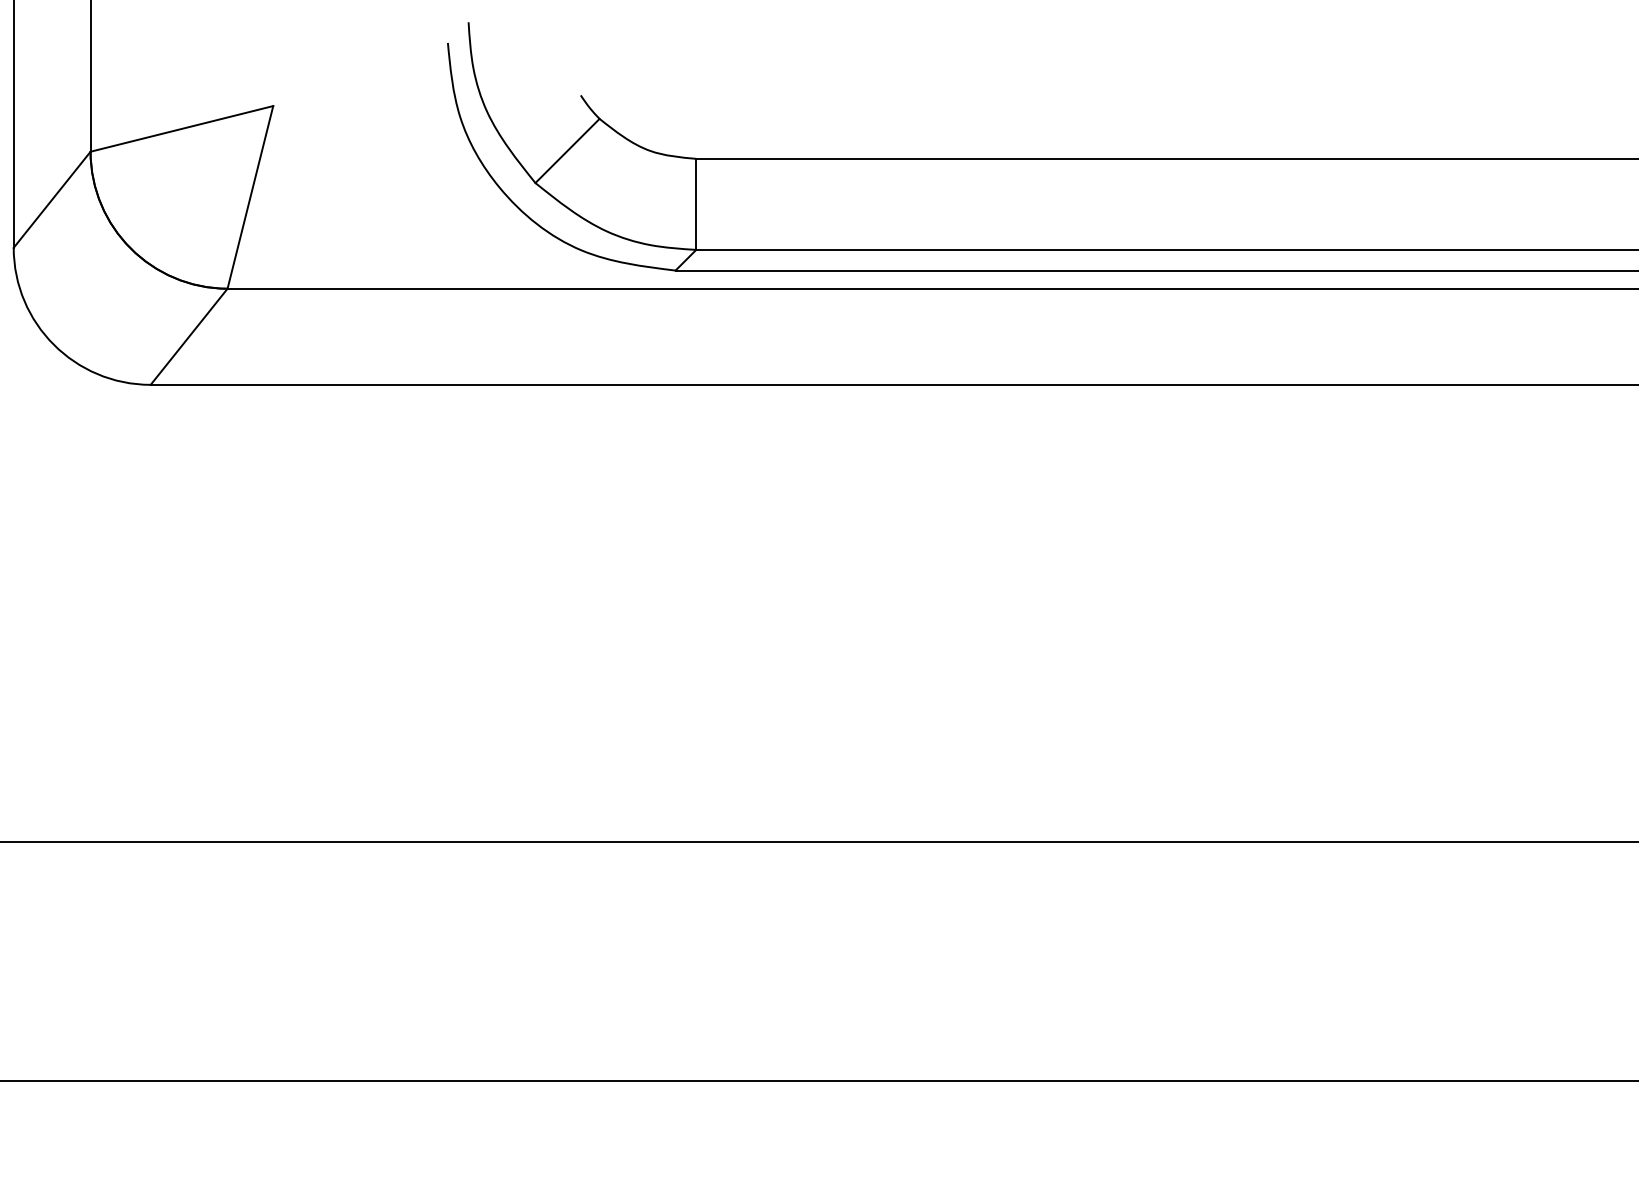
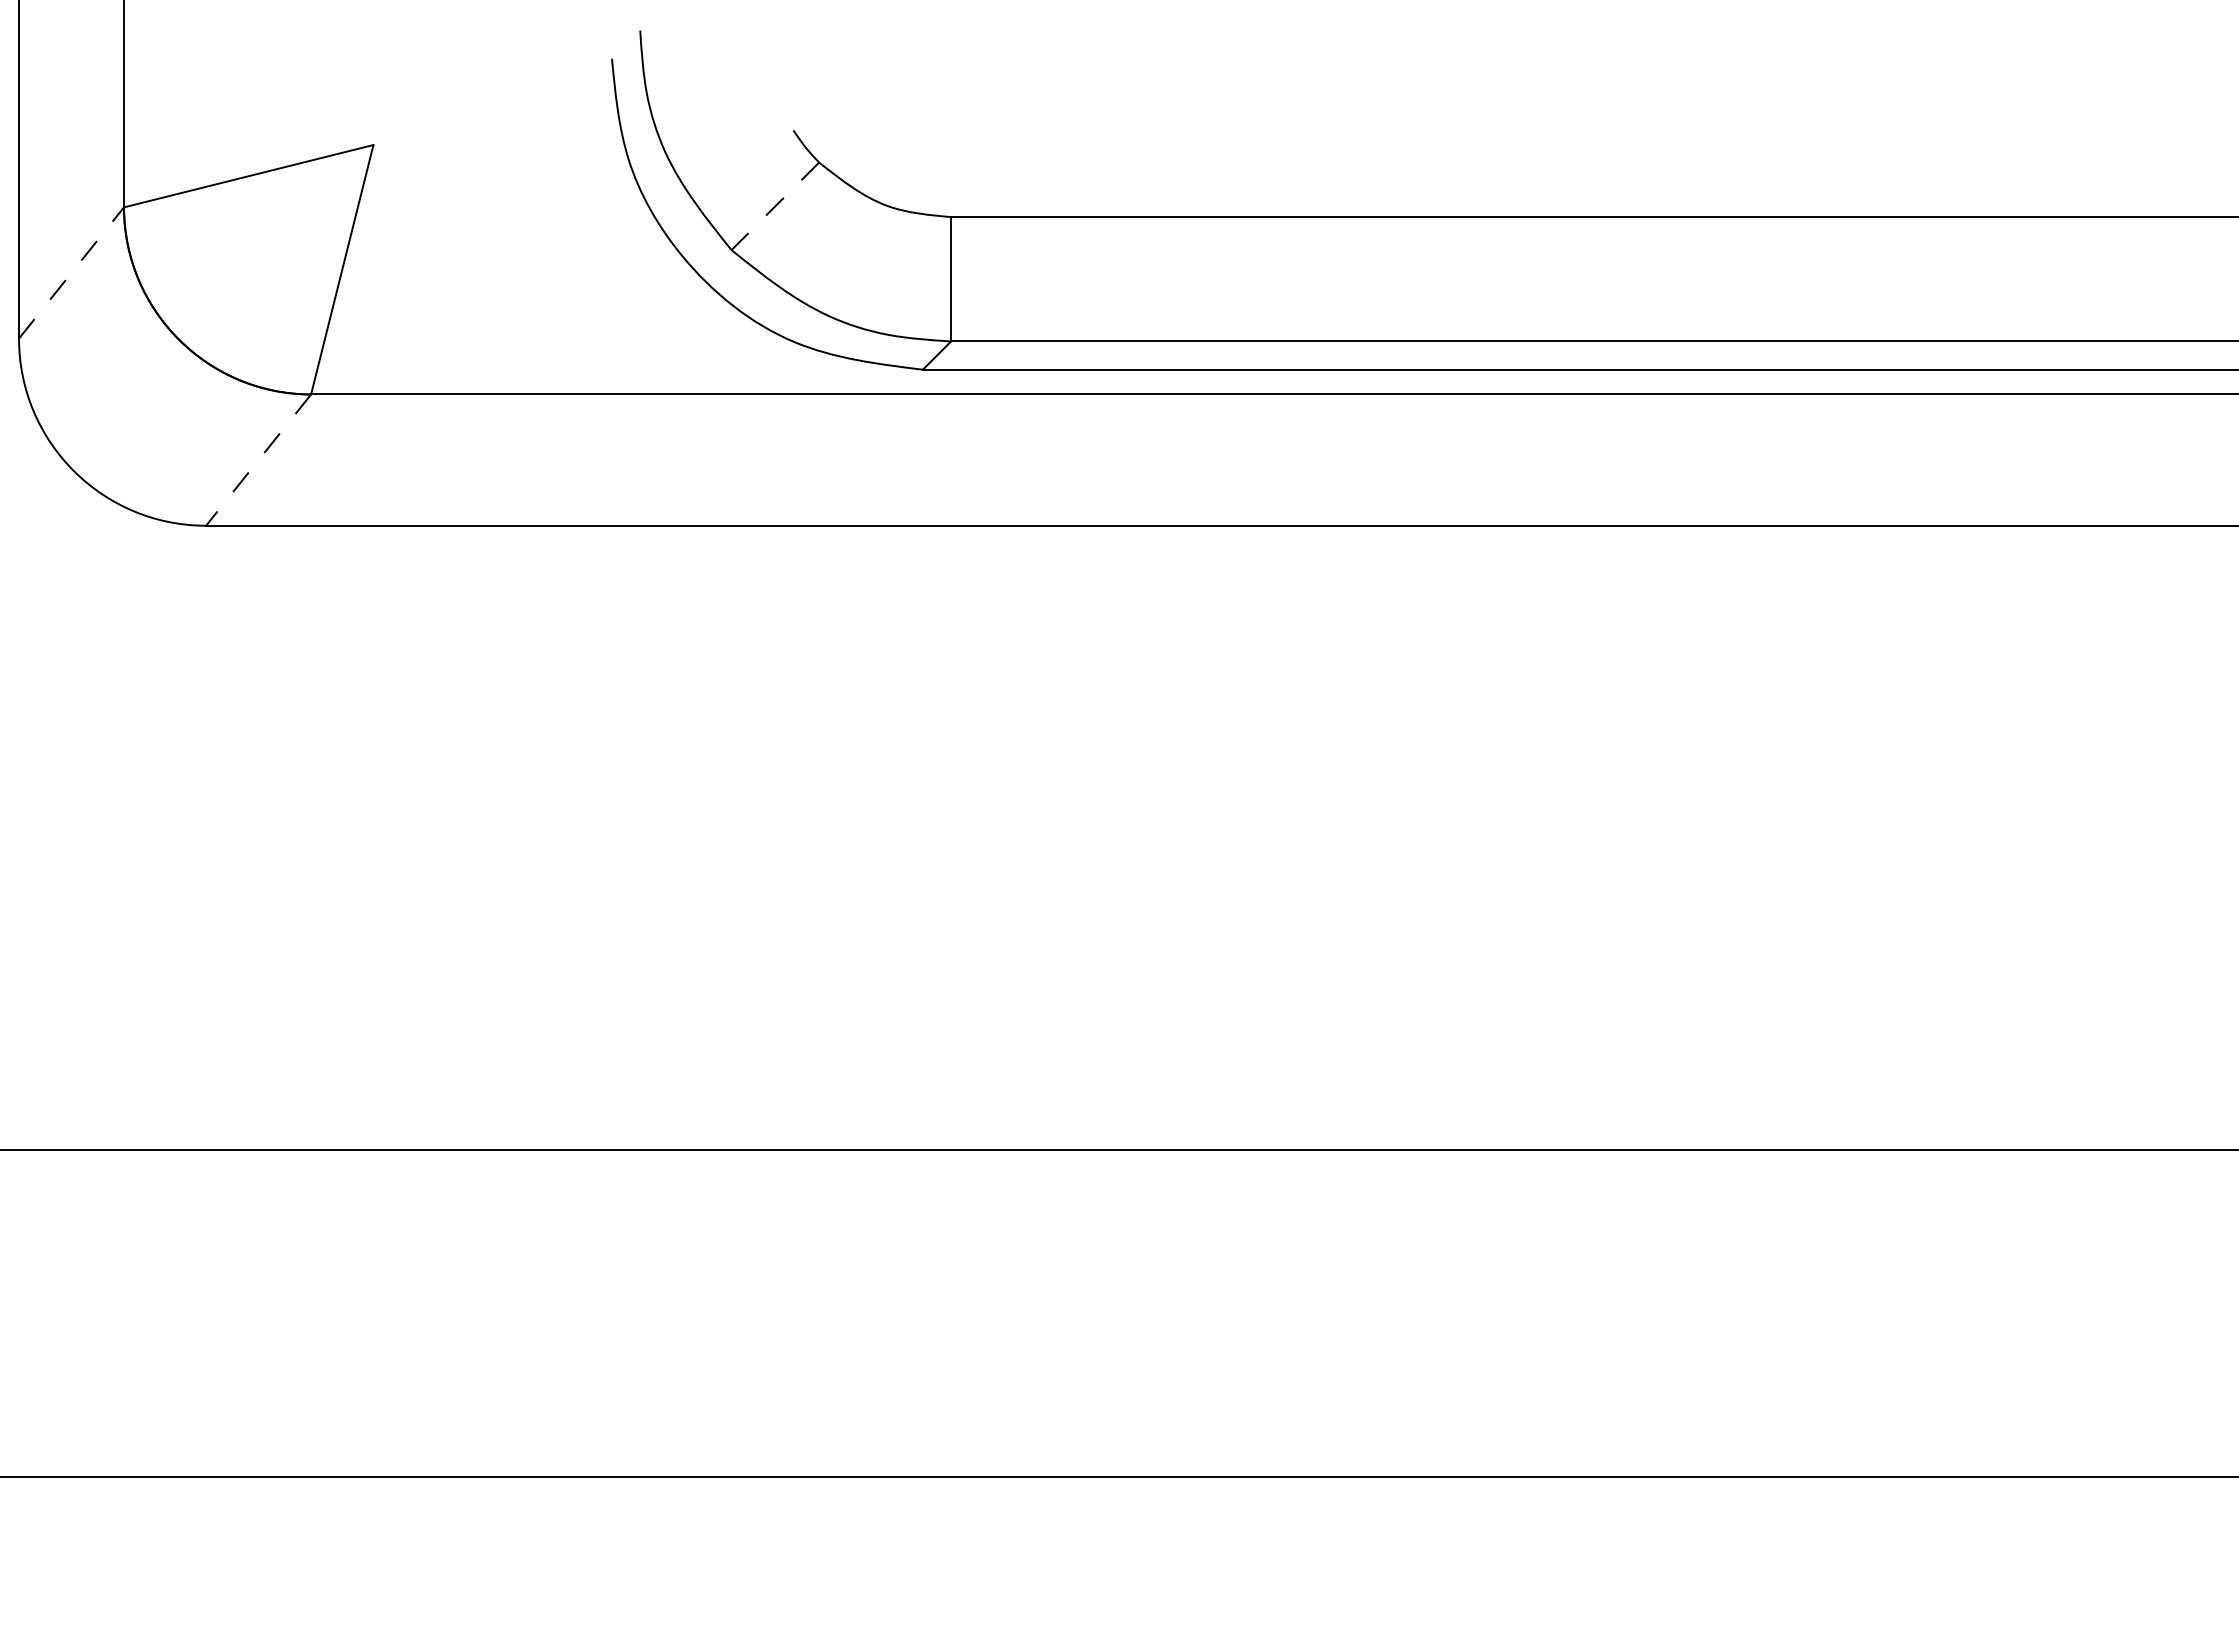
line: (567, 151) -> (775, 206), solid -> dashed
line: (52, 199) -> (71, 272), solid -> dashed
line: (189, 337) -> (258, 460), solid -> dashed

